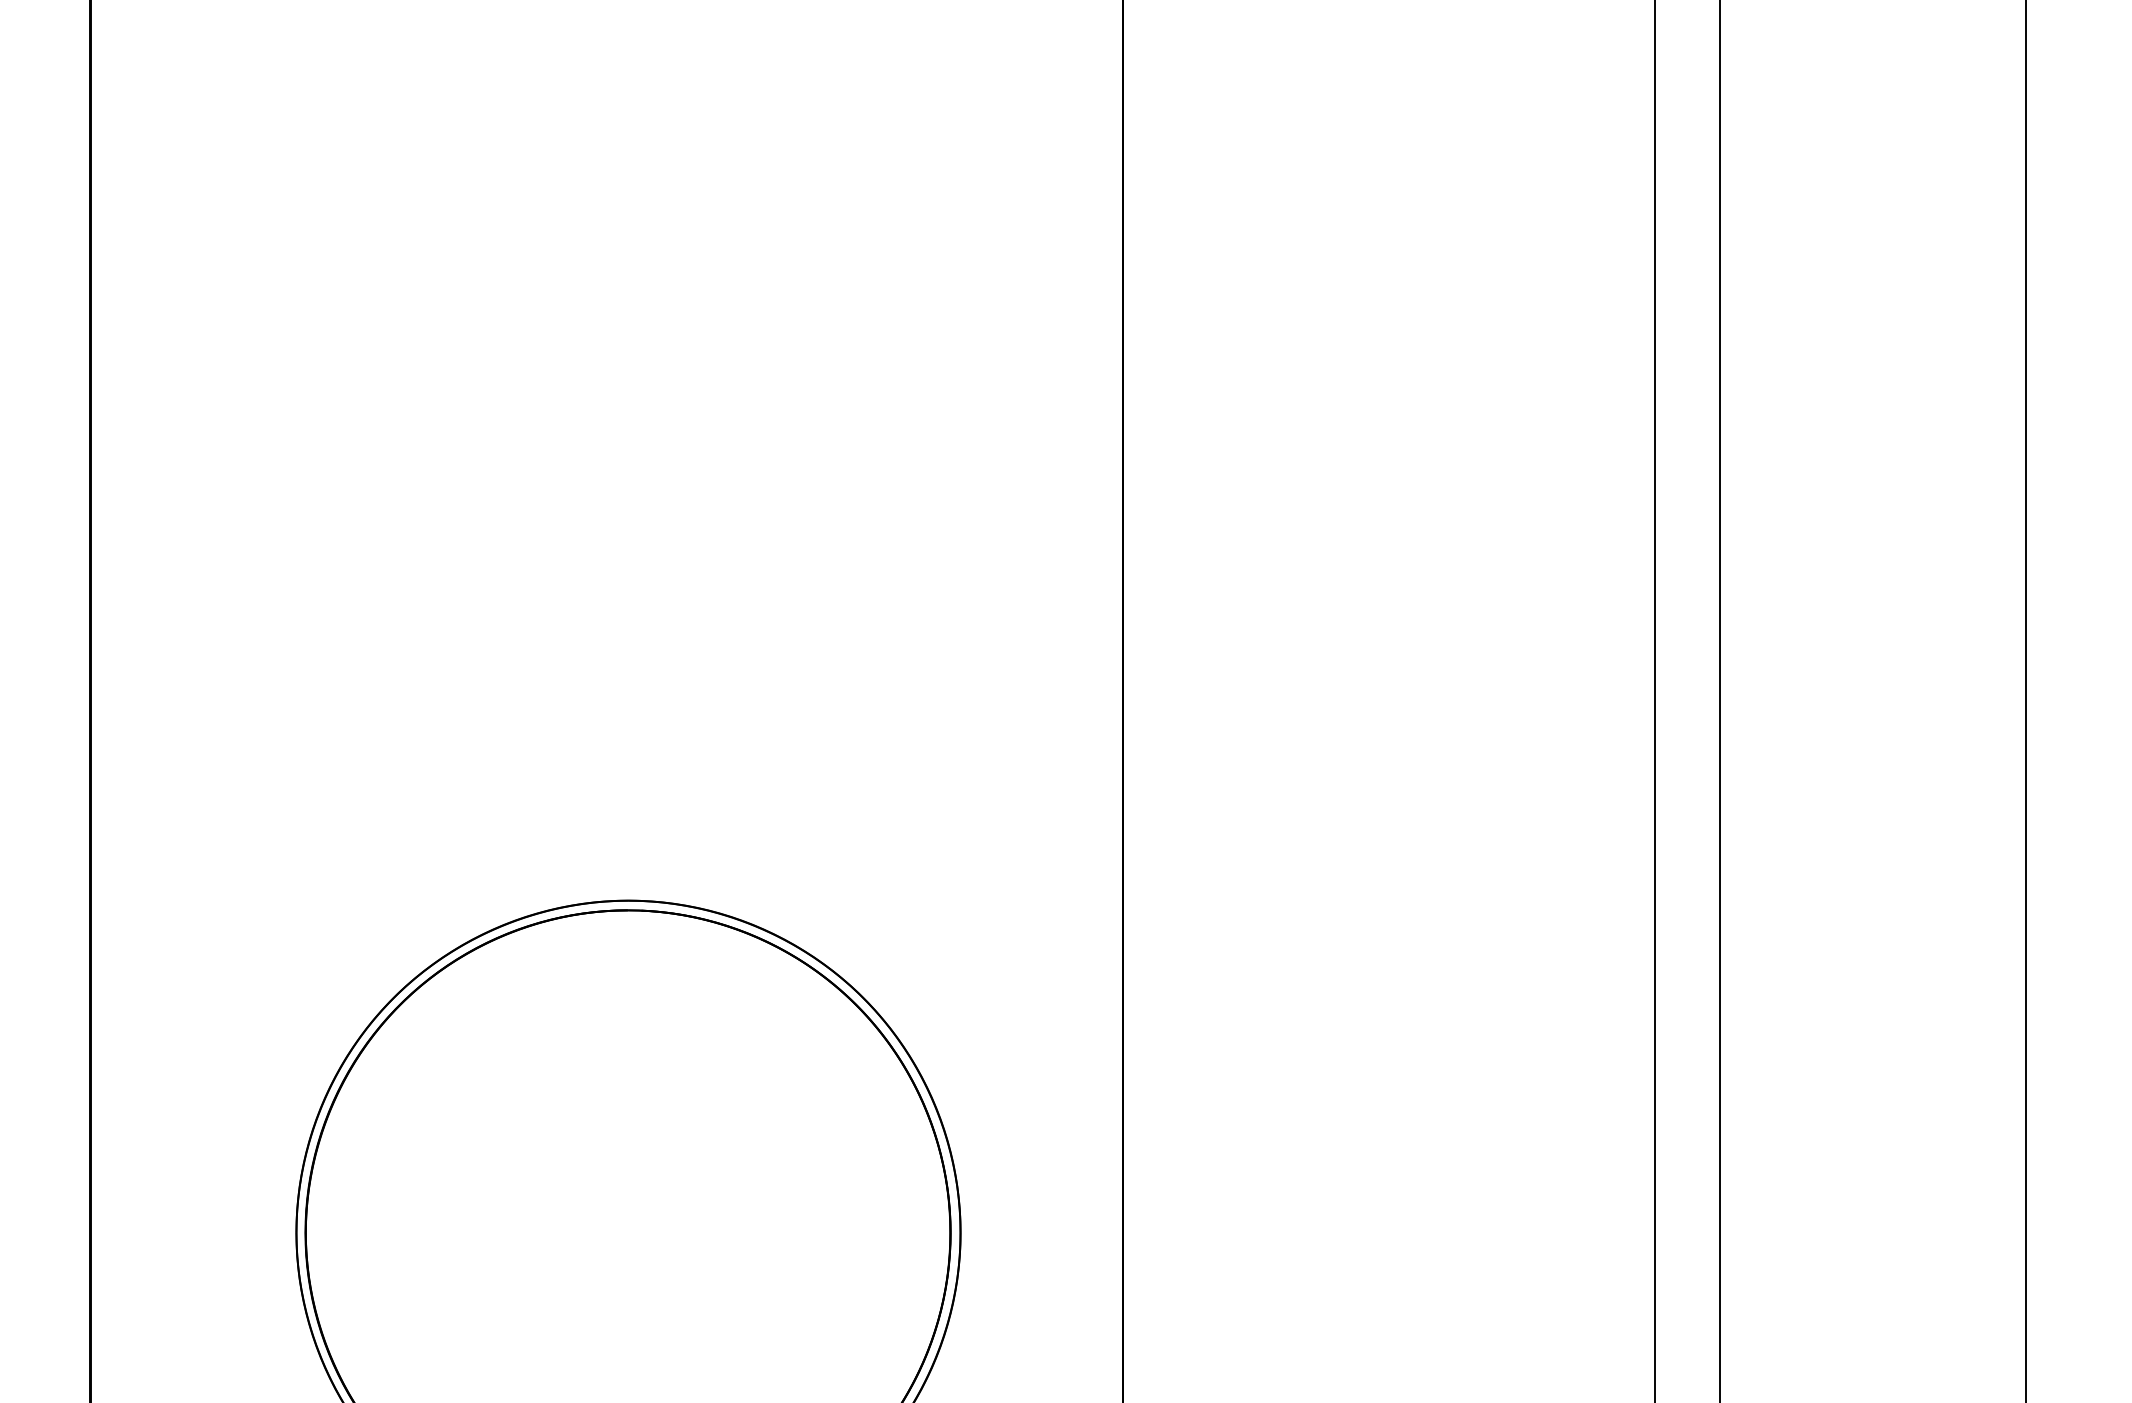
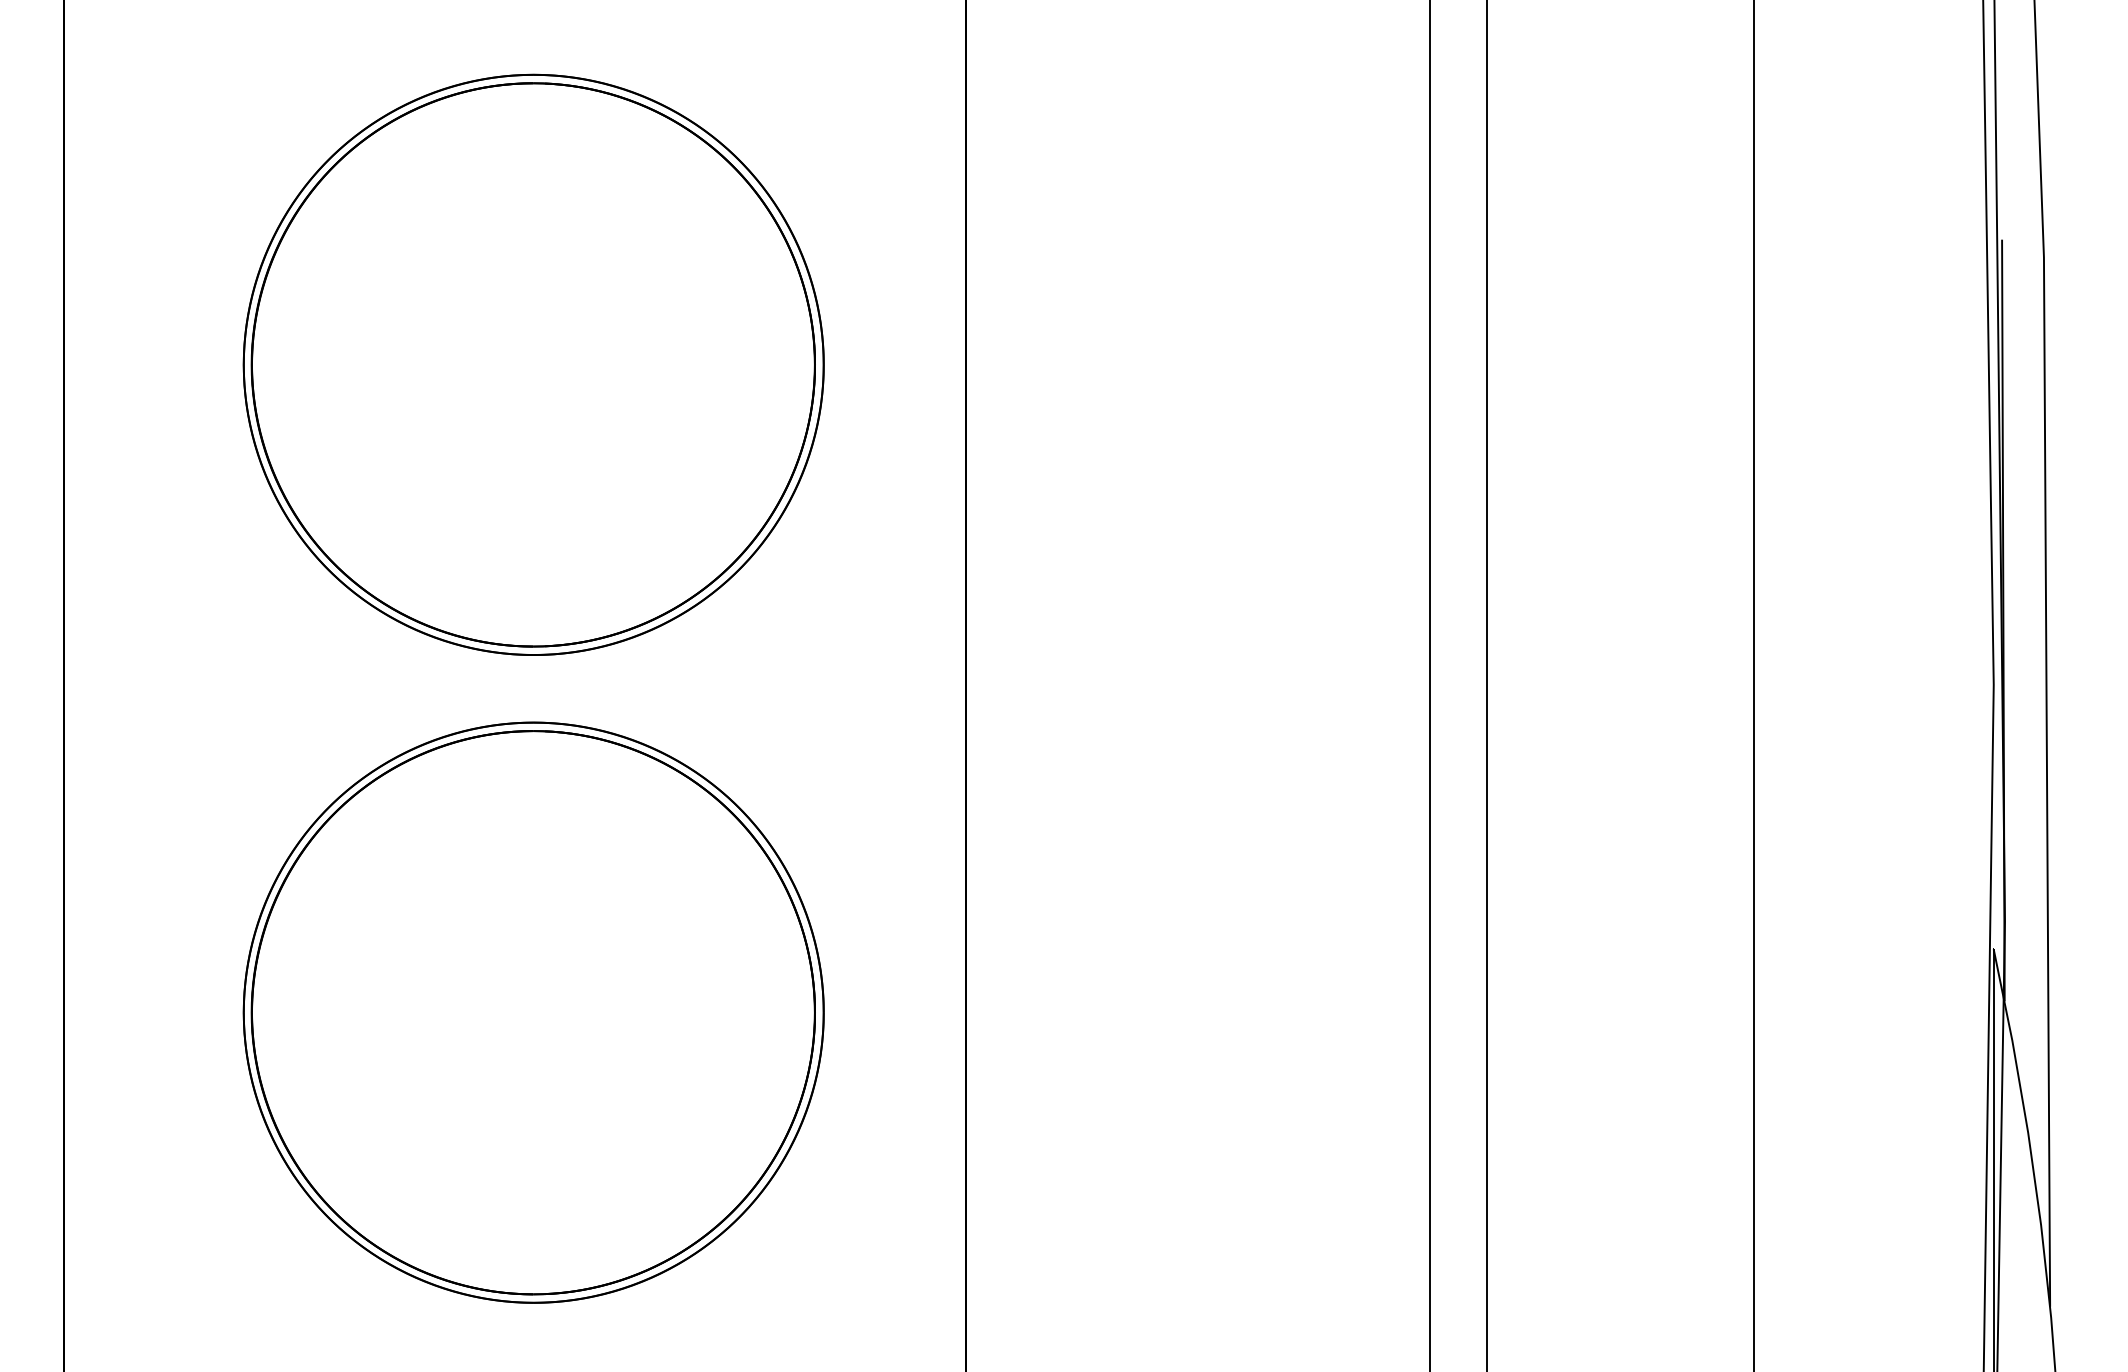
part: (628, 490) -> (533, 364), added

